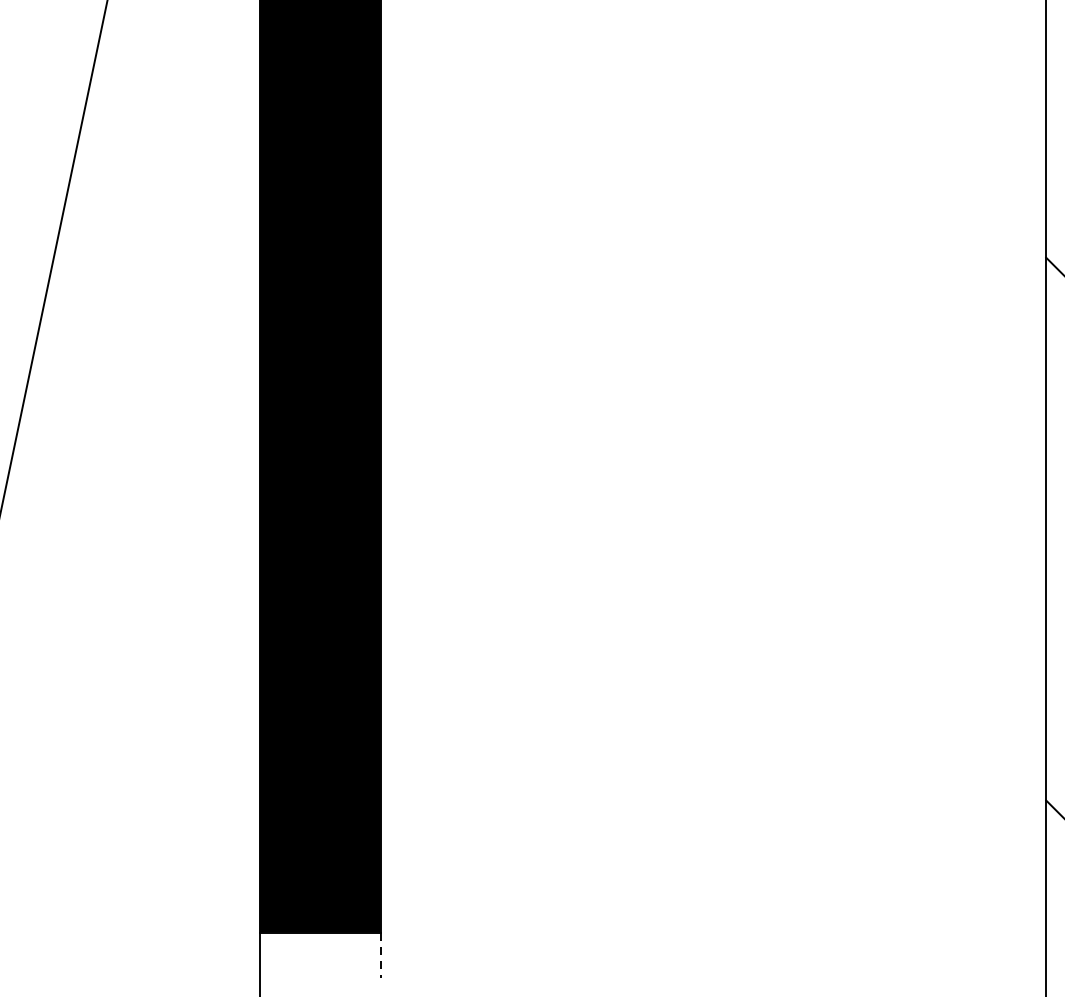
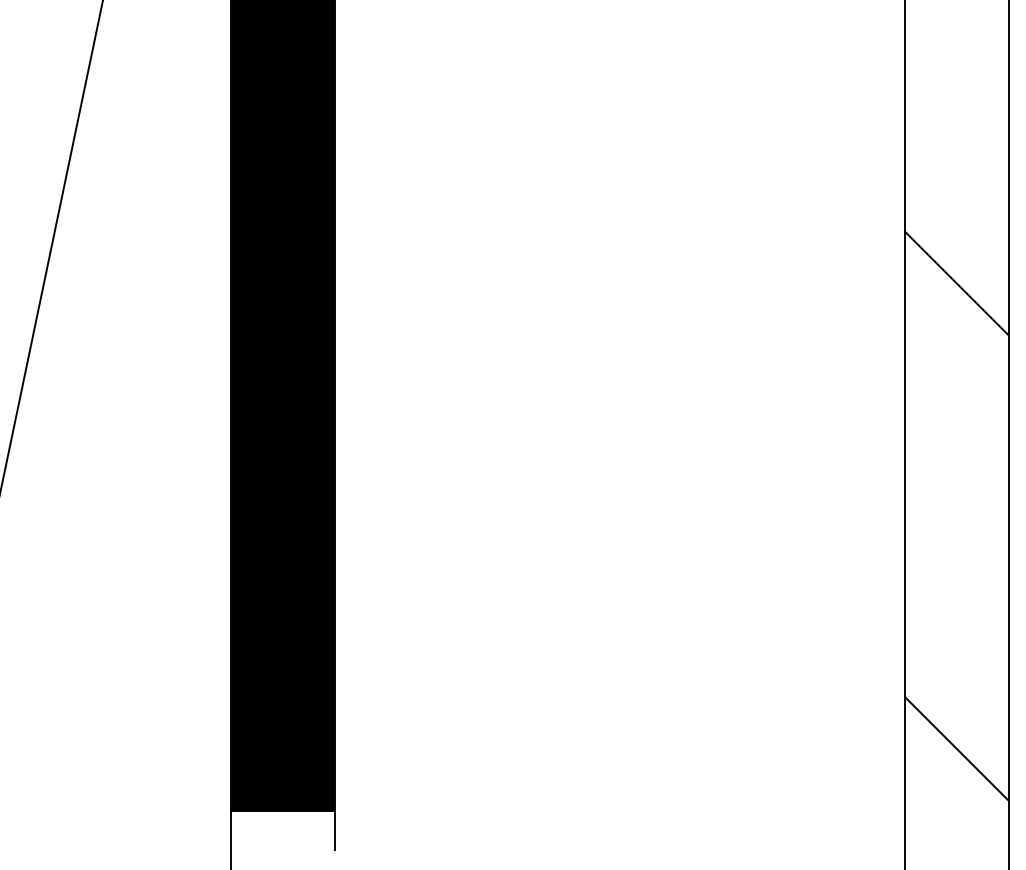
line: (380, 955) -> (334, 830), dashed -> solid

